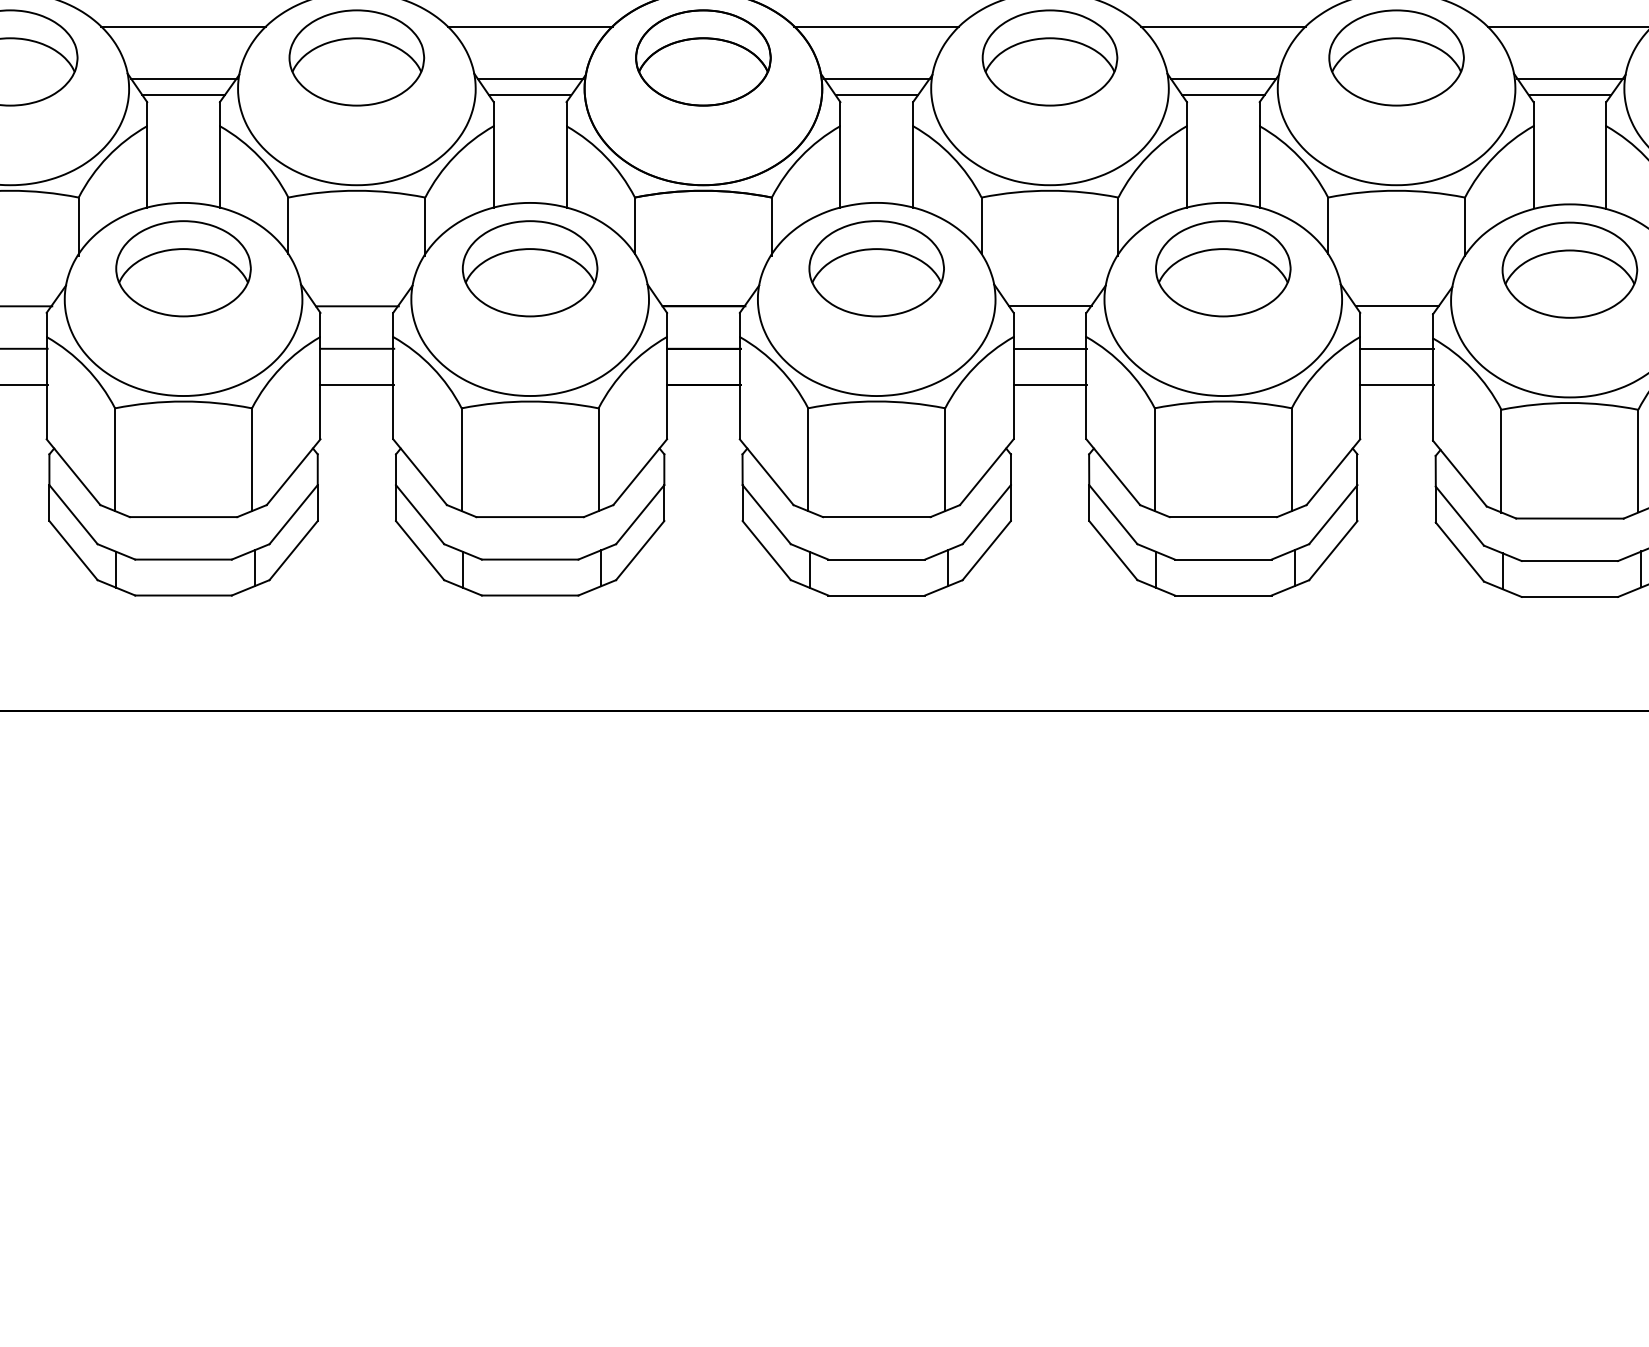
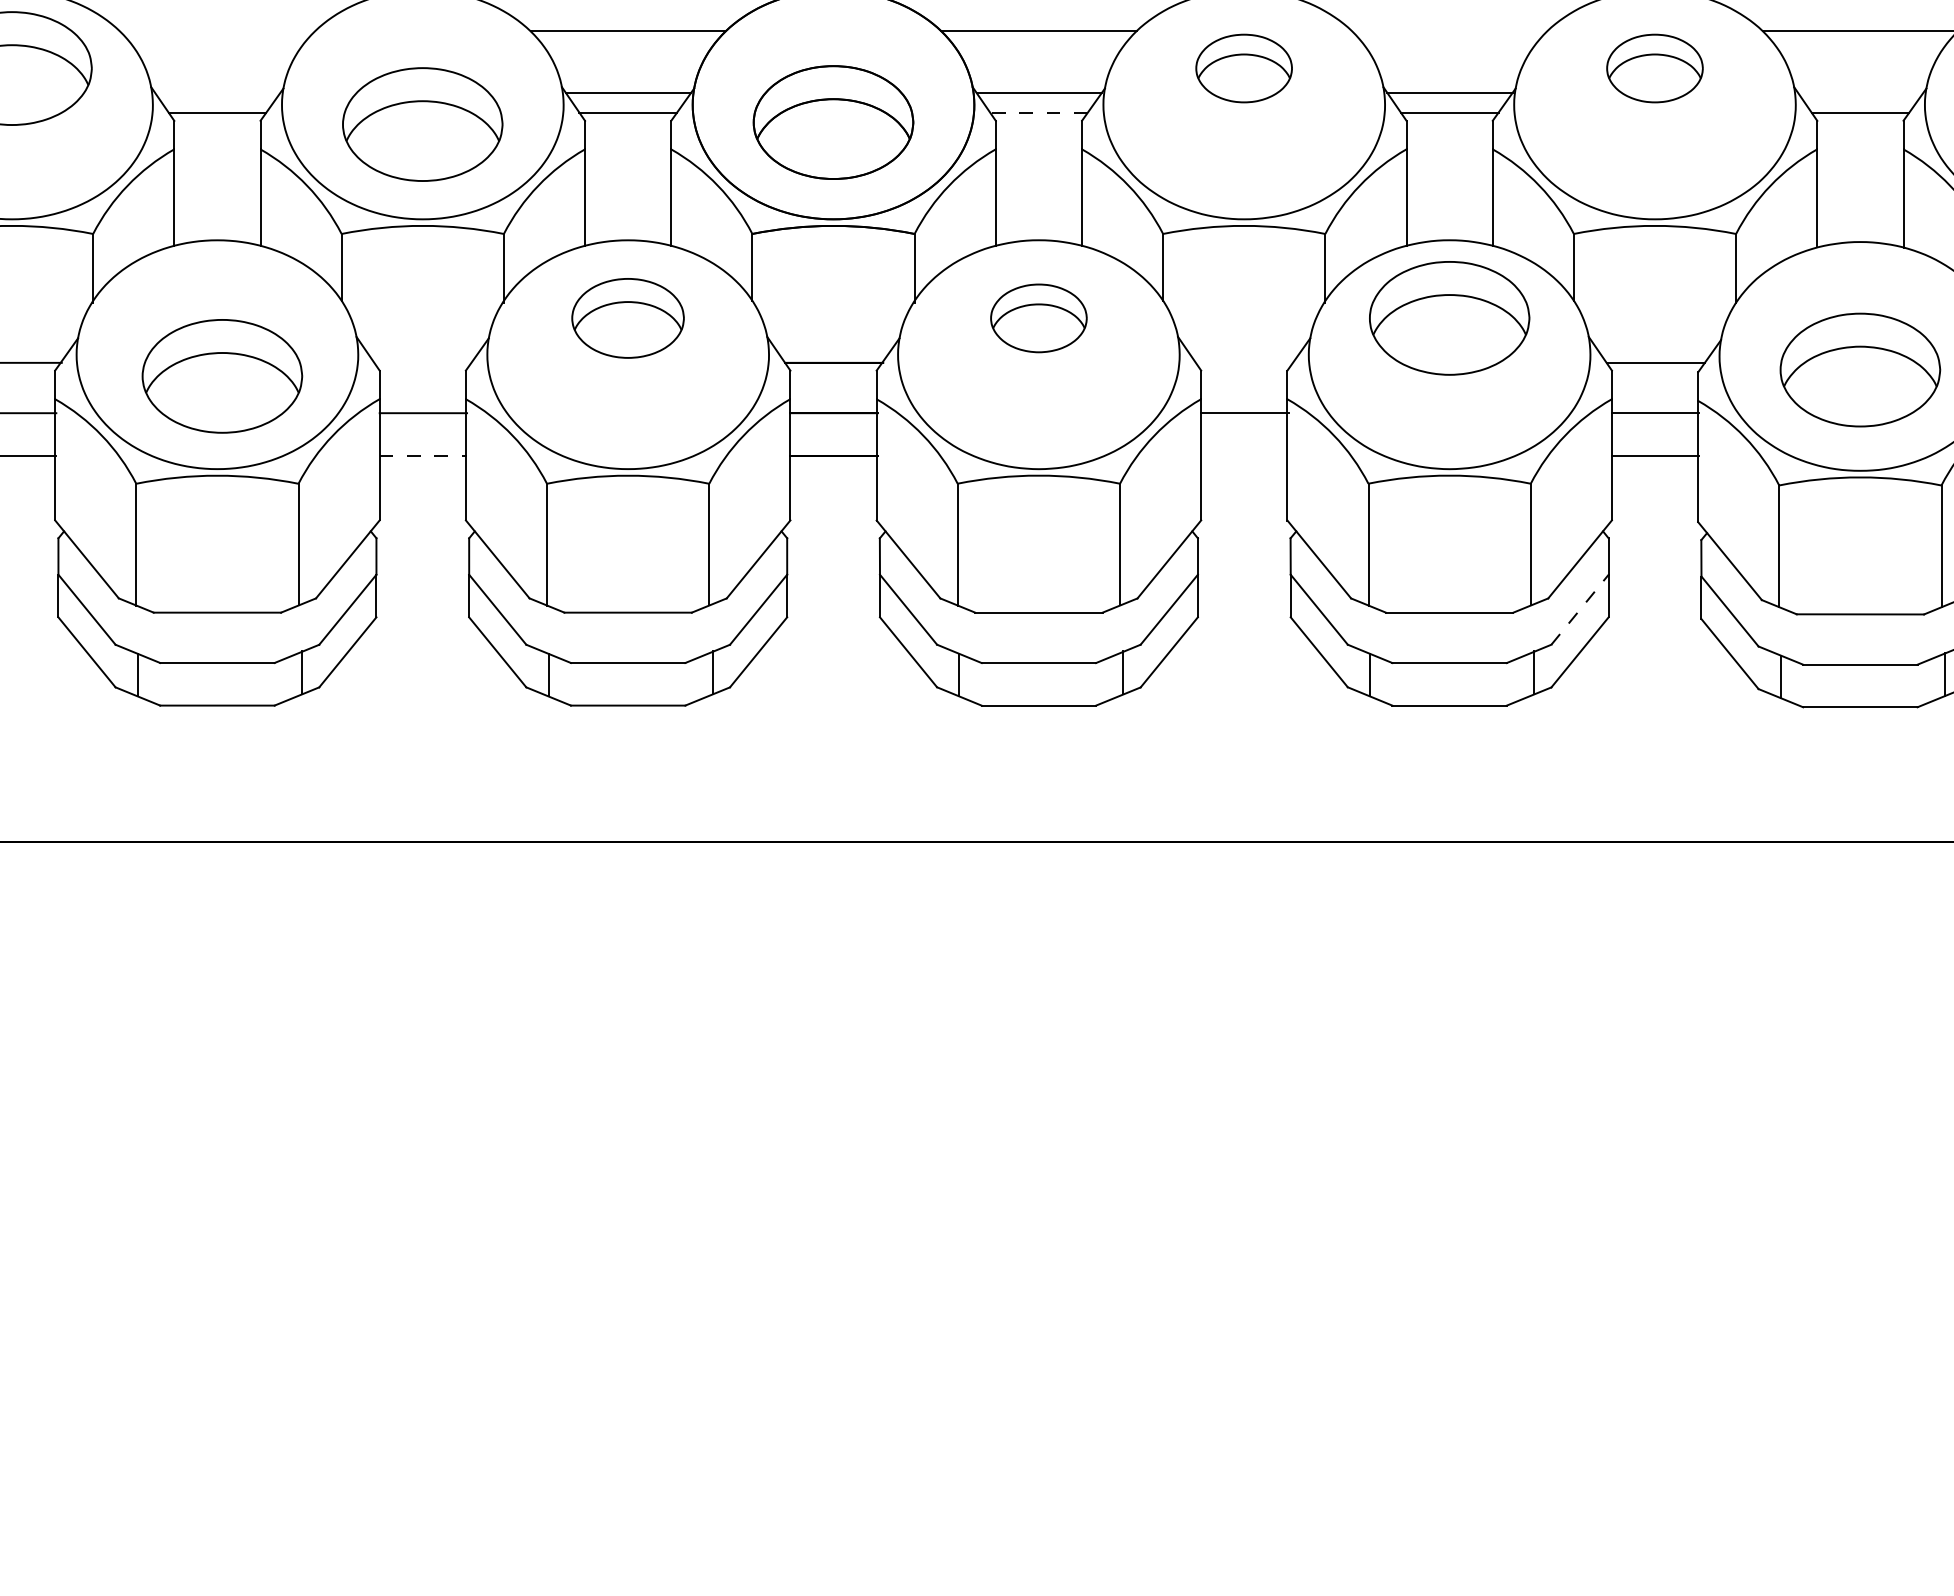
line: (183, 26) -> (217, 31), removed
line: (1223, 26) -> (1449, 31), removed
part: (356, 57) -> (422, 124), moved
part: (703, 57) -> (833, 122), moved
part: (1049, 57) -> (1243, 68), size x0.6
part: (1396, 57) -> (1654, 68), size x0.6
line: (183, 78) -> (217, 92), removed
line: (1569, 78) -> (1860, 92), removed
line: (876, 95) -> (1038, 112), solid -> dashed
part: (183, 268) -> (222, 376), moved
part: (529, 268) -> (627, 318), size x0.7
part: (876, 268) -> (1038, 318), size x0.6
part: (1569, 269) -> (1860, 369), moved
line: (357, 306) -> (423, 362), removed
line: (1050, 306) -> (1244, 362), removed
line: (357, 384) -> (423, 455), solid -> dashed
line: (1050, 384) -> (1244, 455), removed
line: (1333, 514) -> (1580, 609), solid -> dashed

